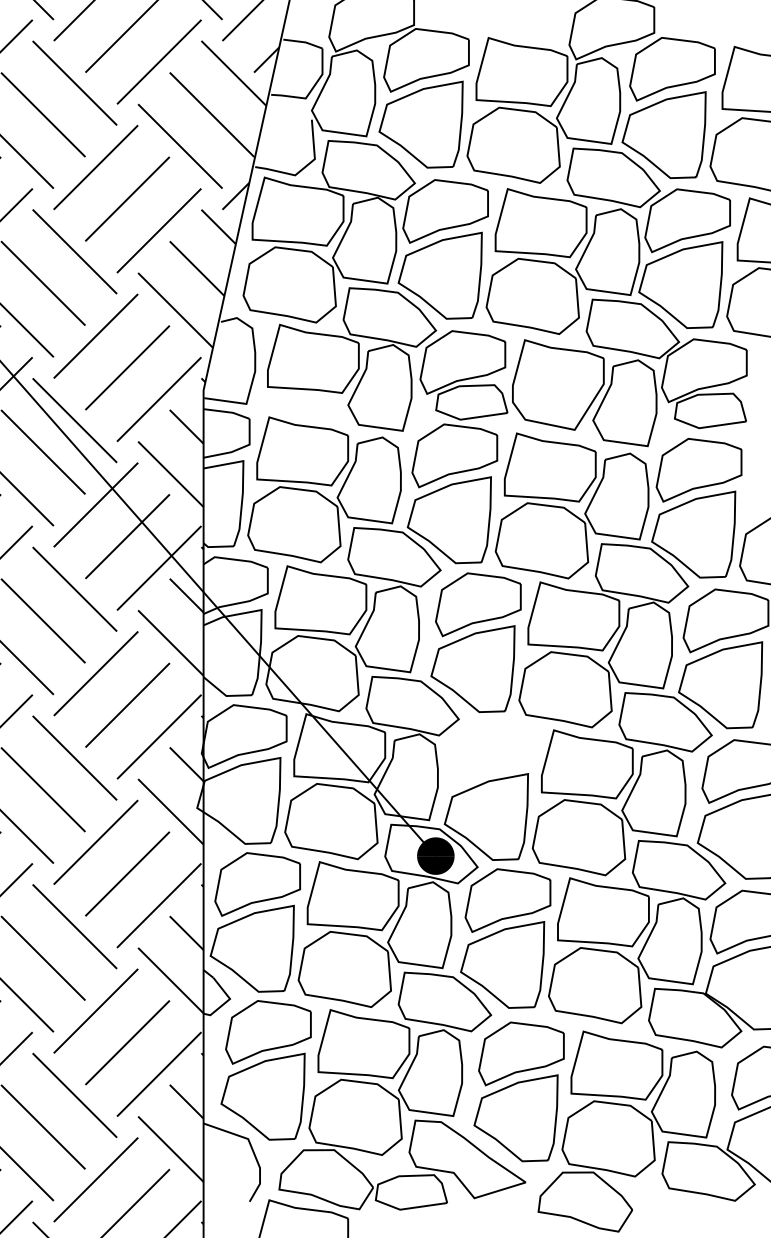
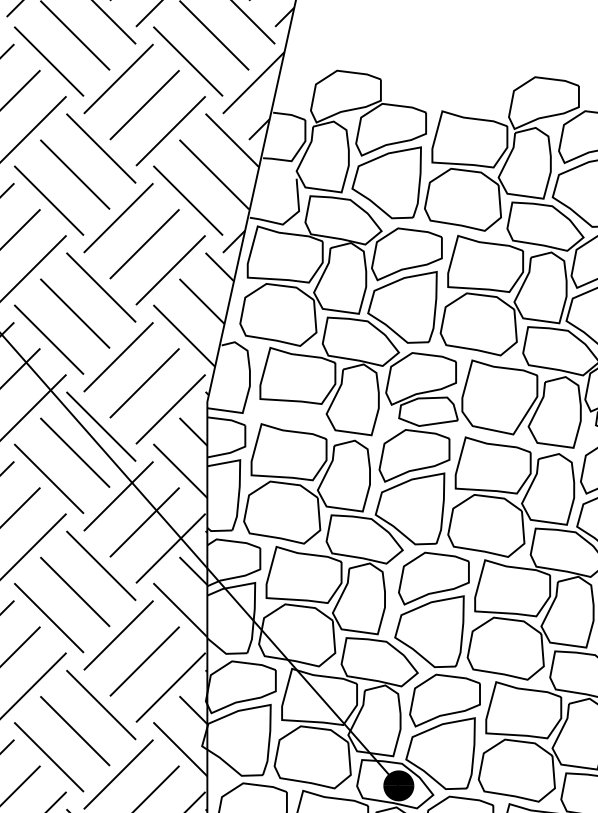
part: (491, 752) -> (444, 700), added

